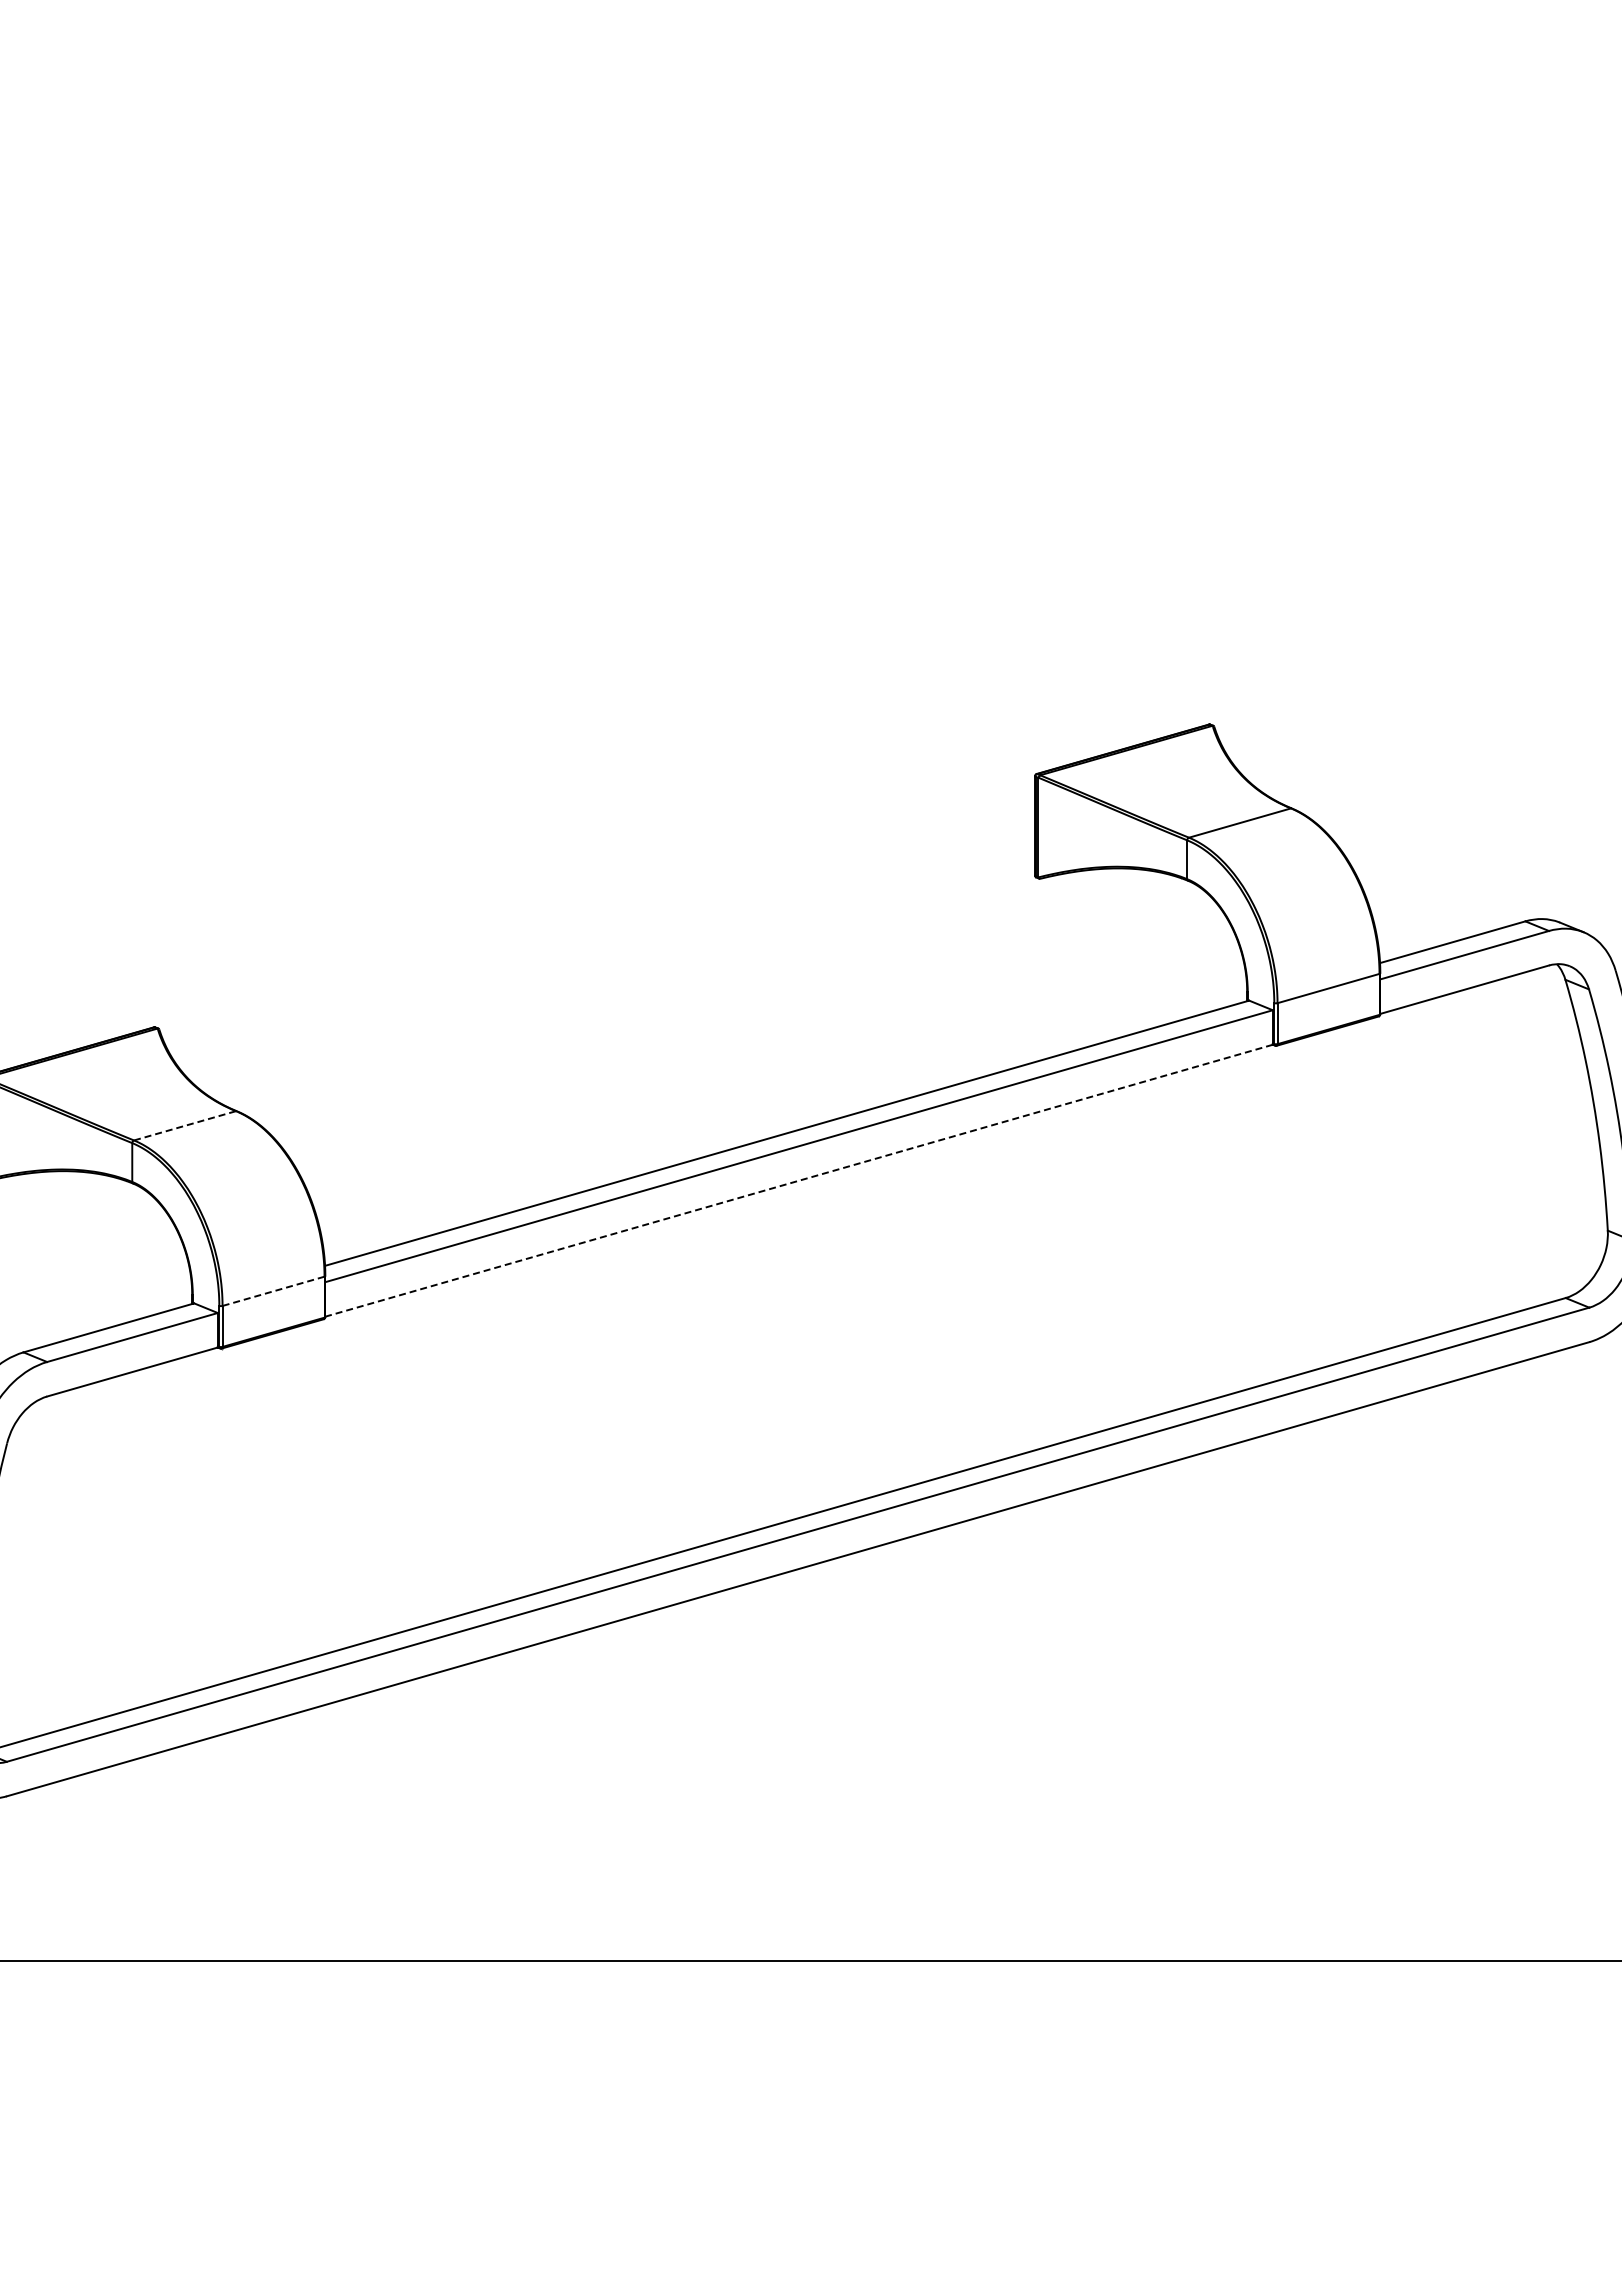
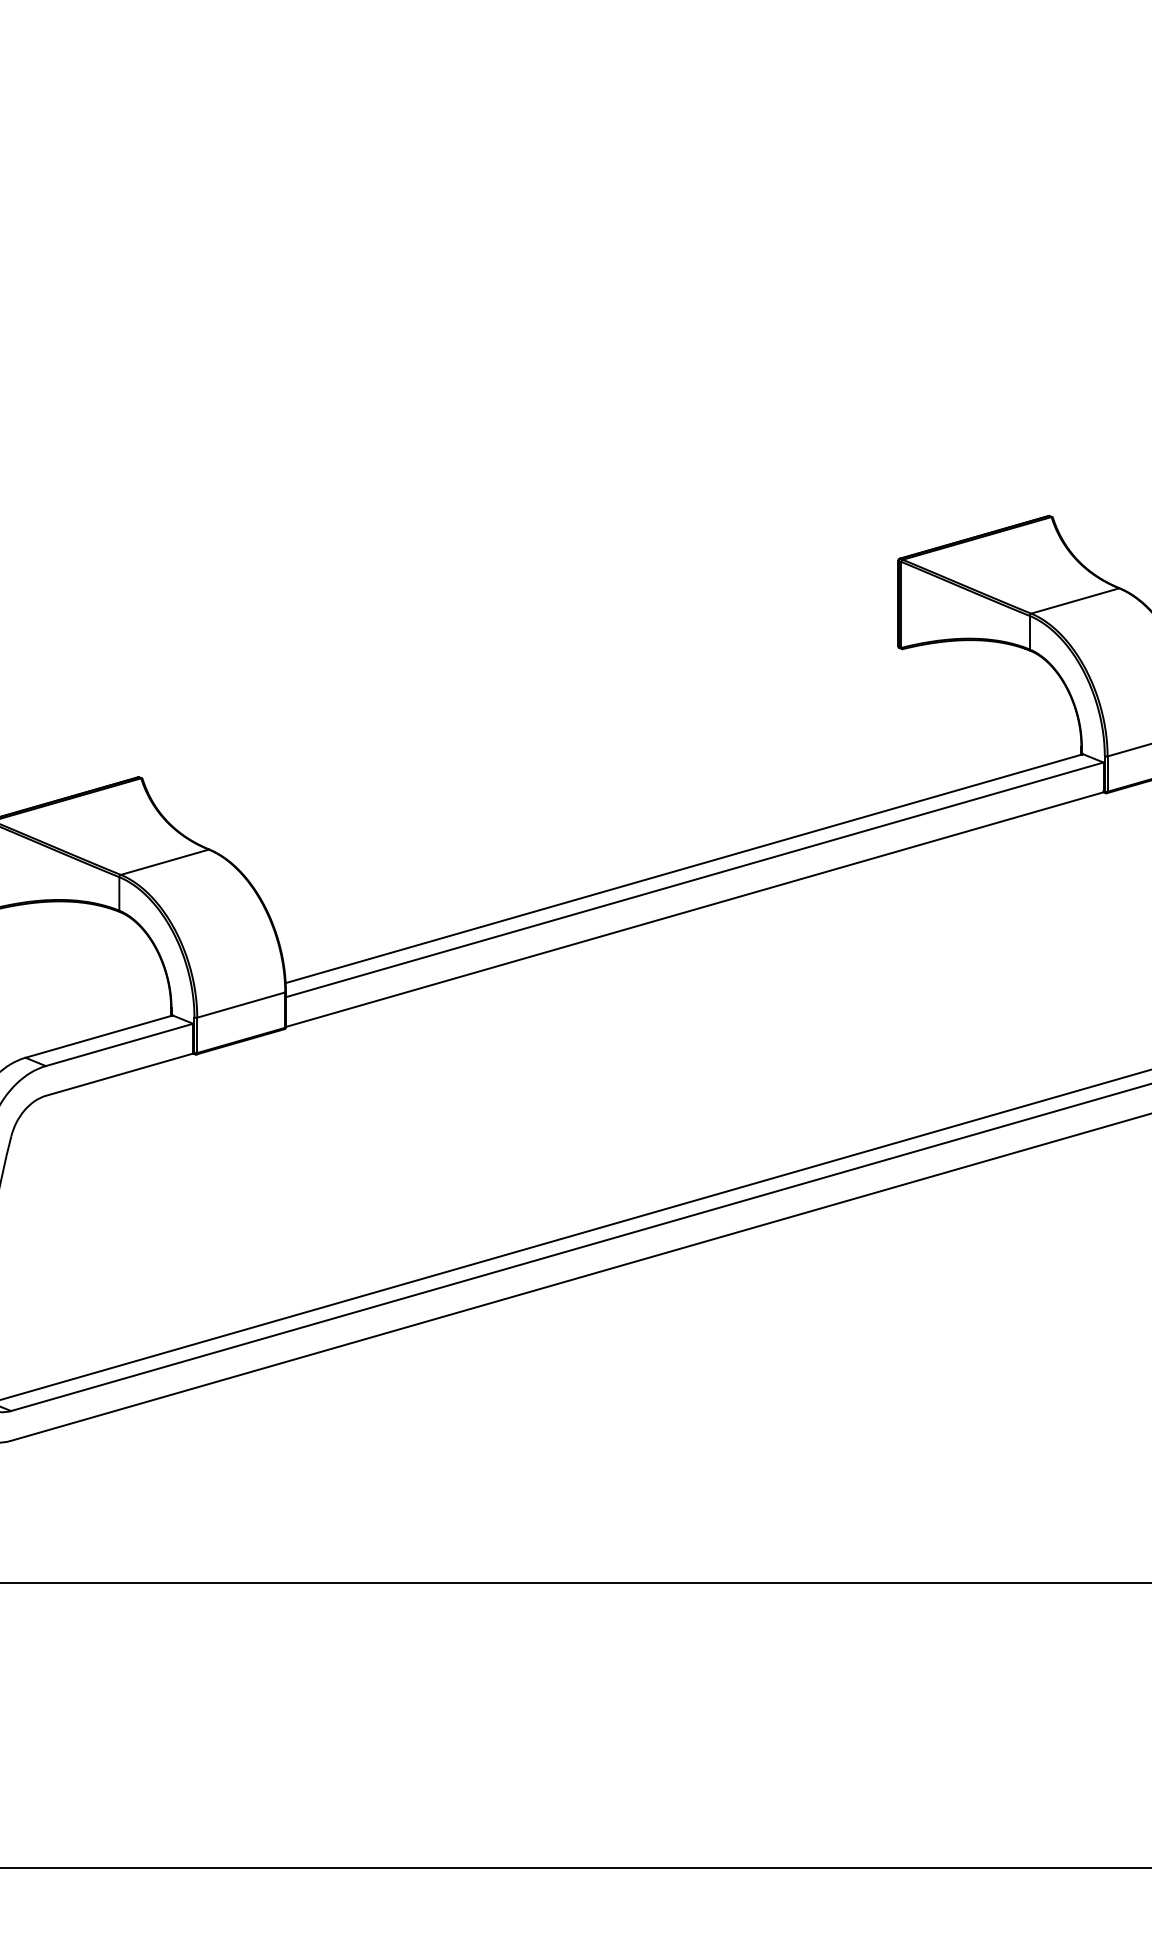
line: (185, 1125) -> (165, 861), dashed -> solid
line: (799, 1180) -> (695, 909), dashed -> solid
line: (273, 1291) -> (241, 1005), dashed -> solid

